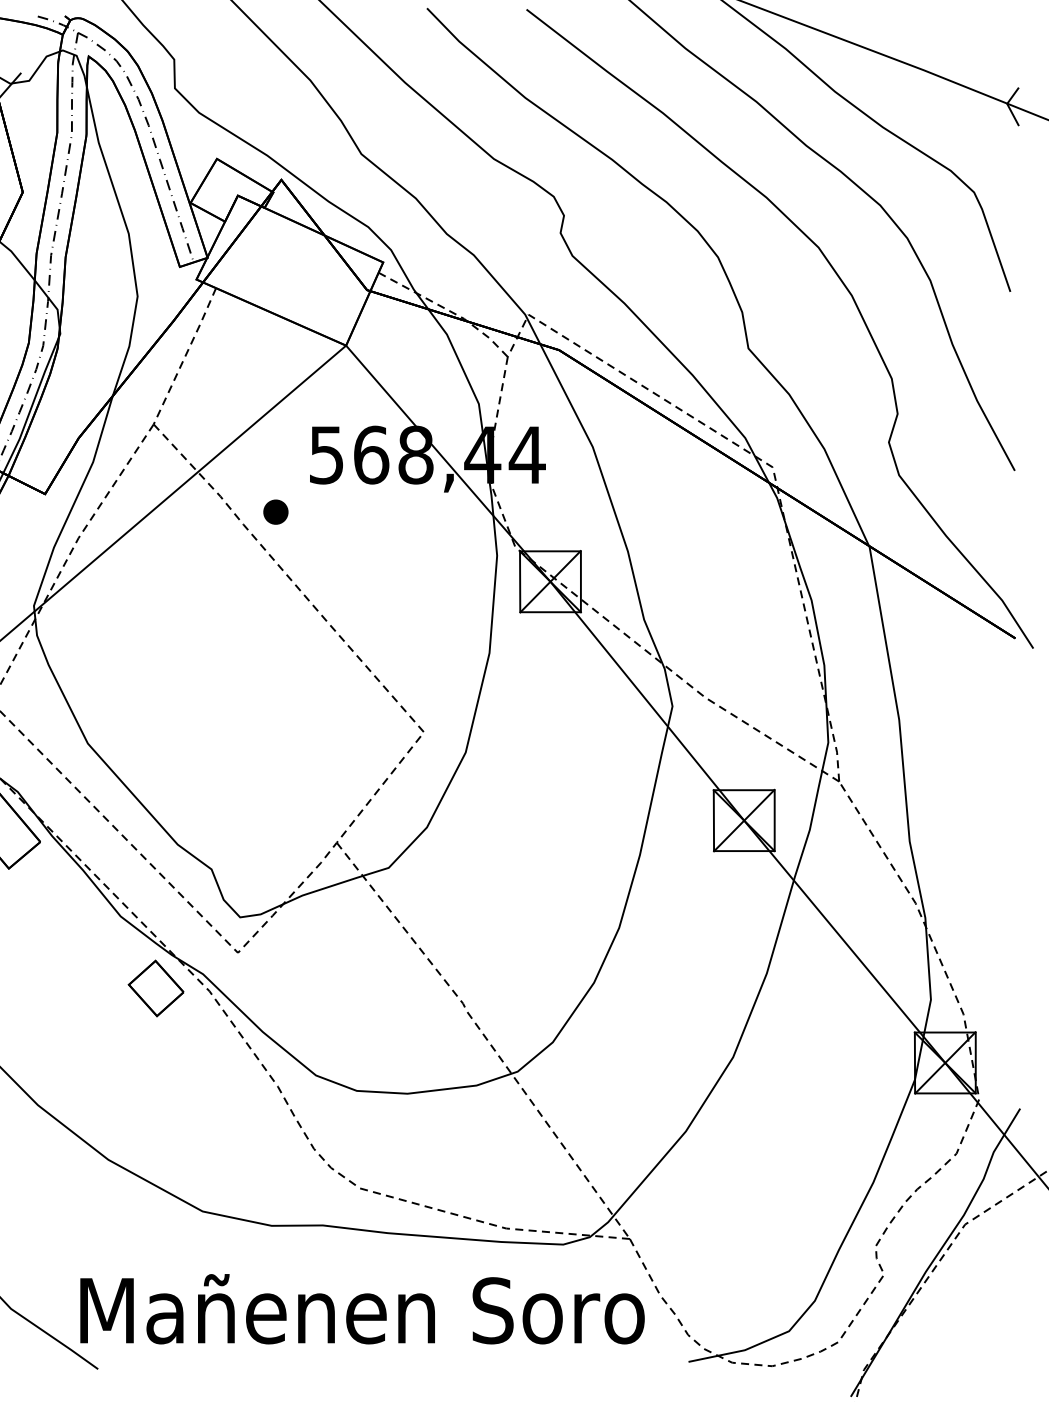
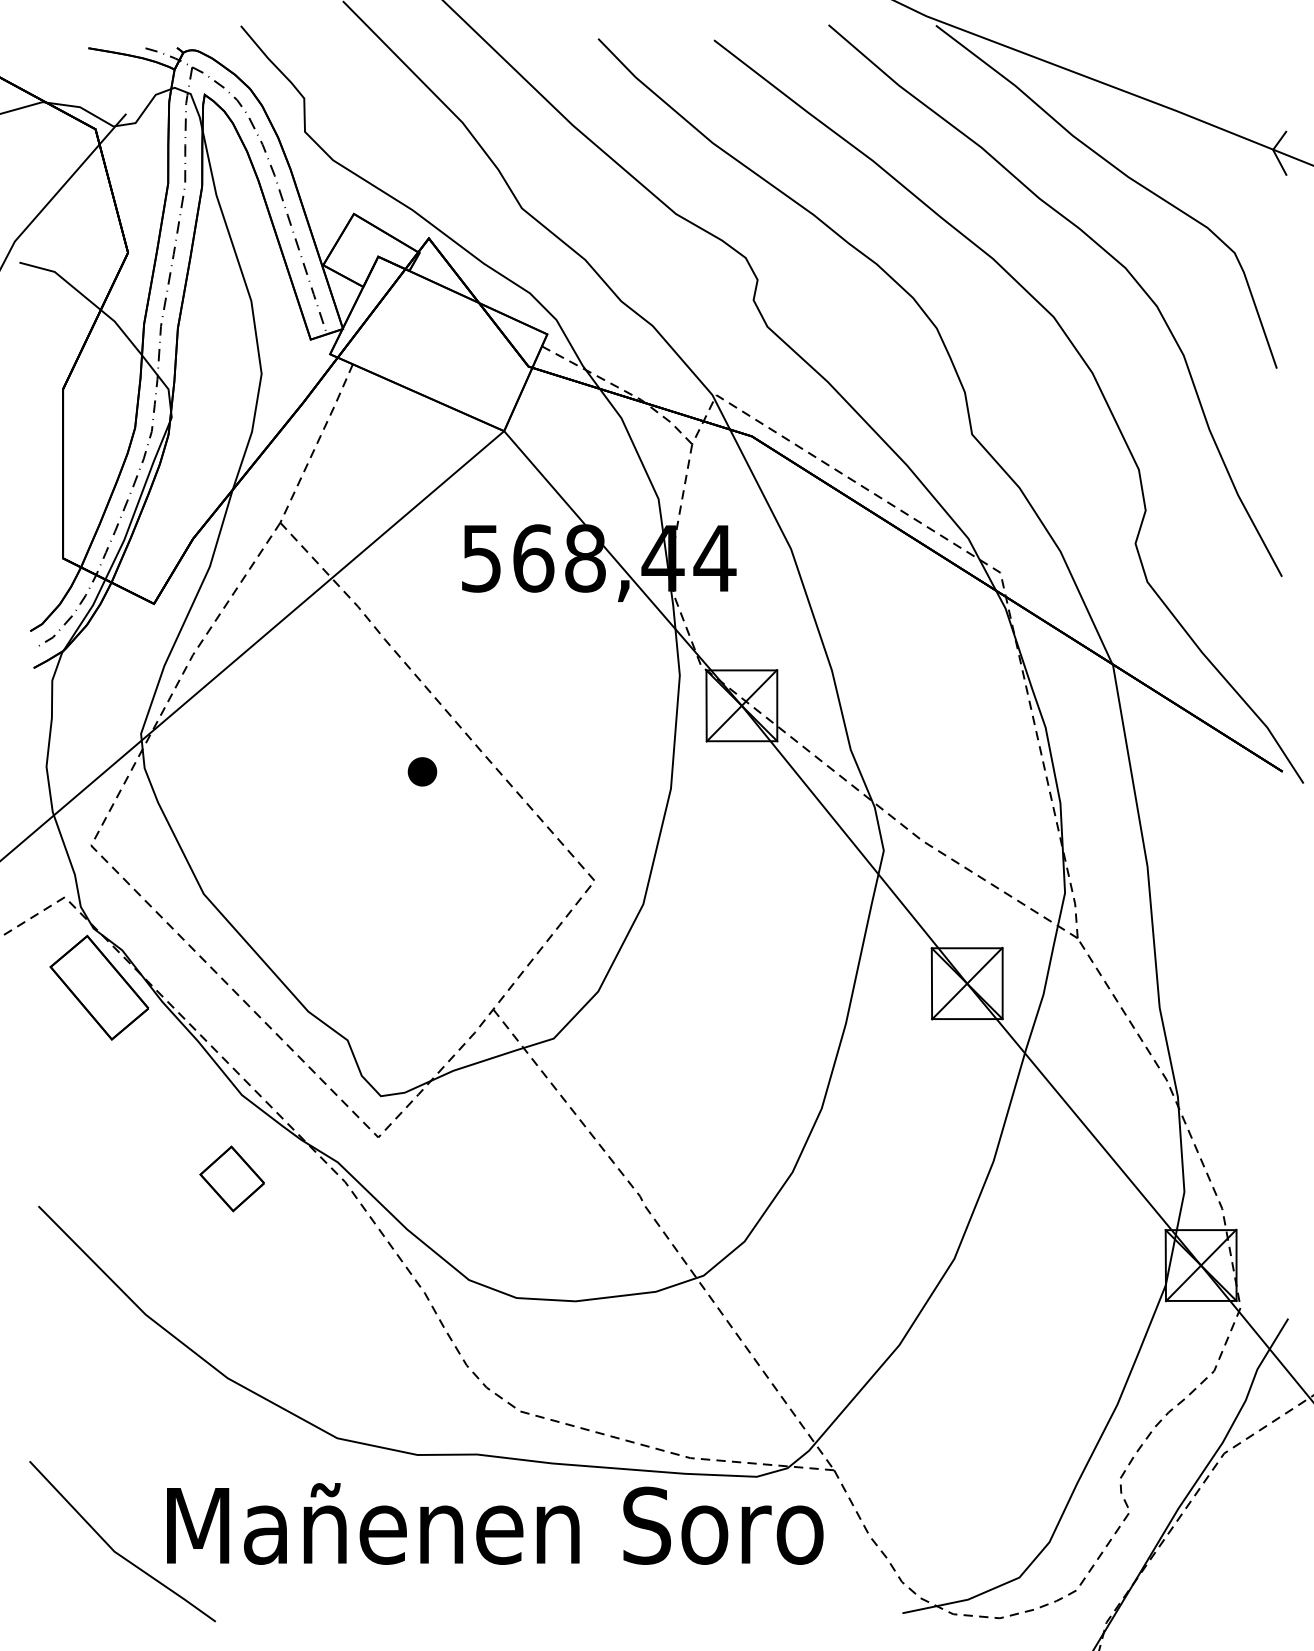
part: (275, 511) -> (422, 771), moved
part: (155, 988) -> (231, 1178), moved
text: (362, 1308) -> (495, 1523), moved

